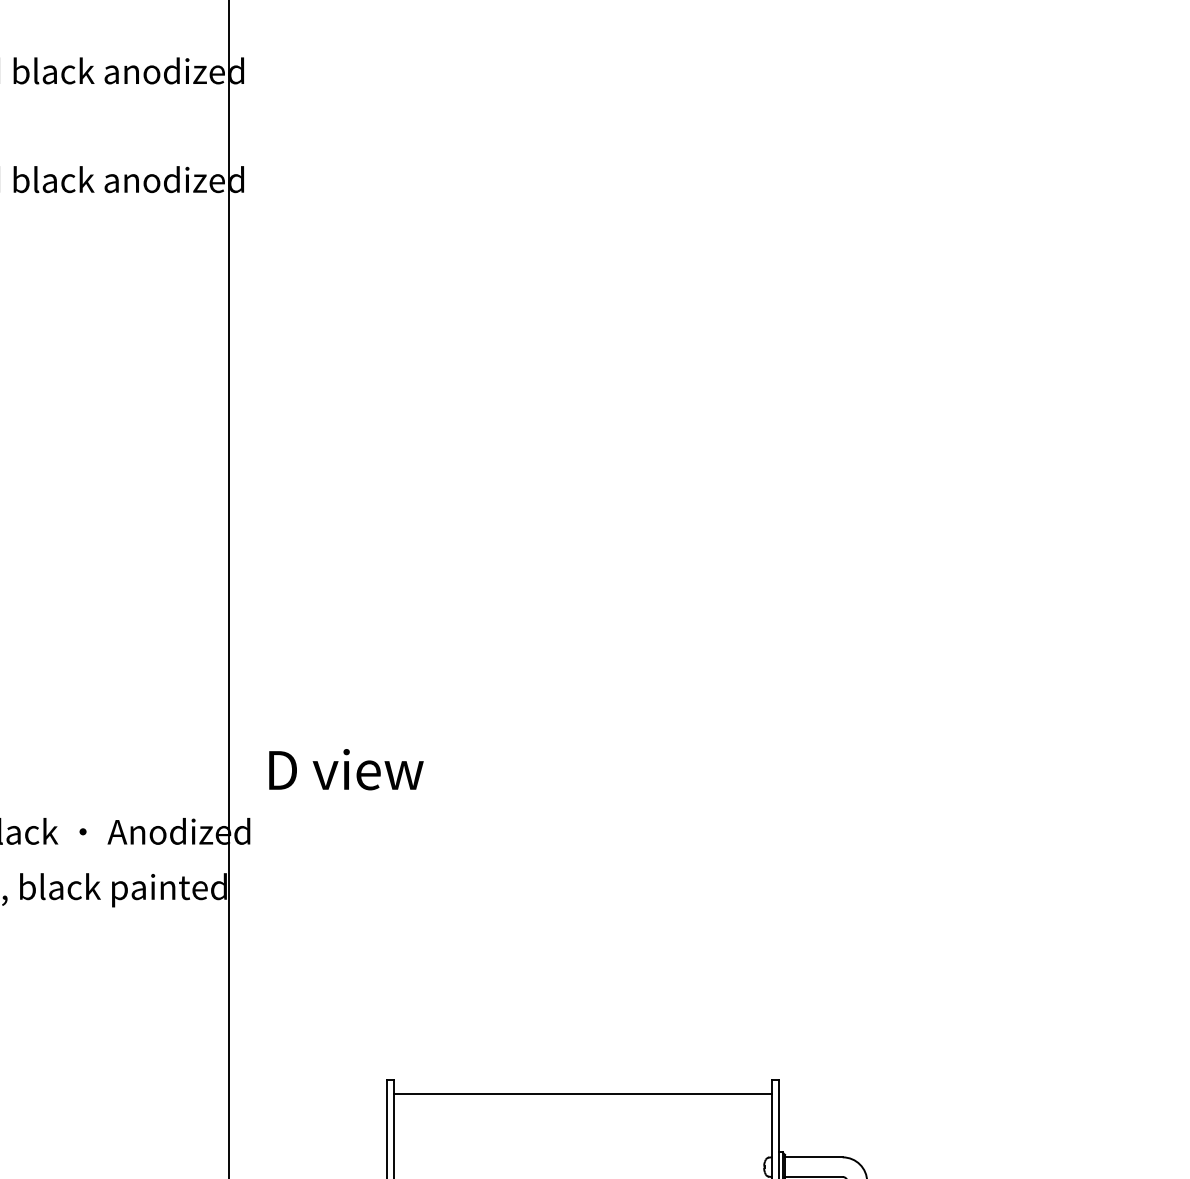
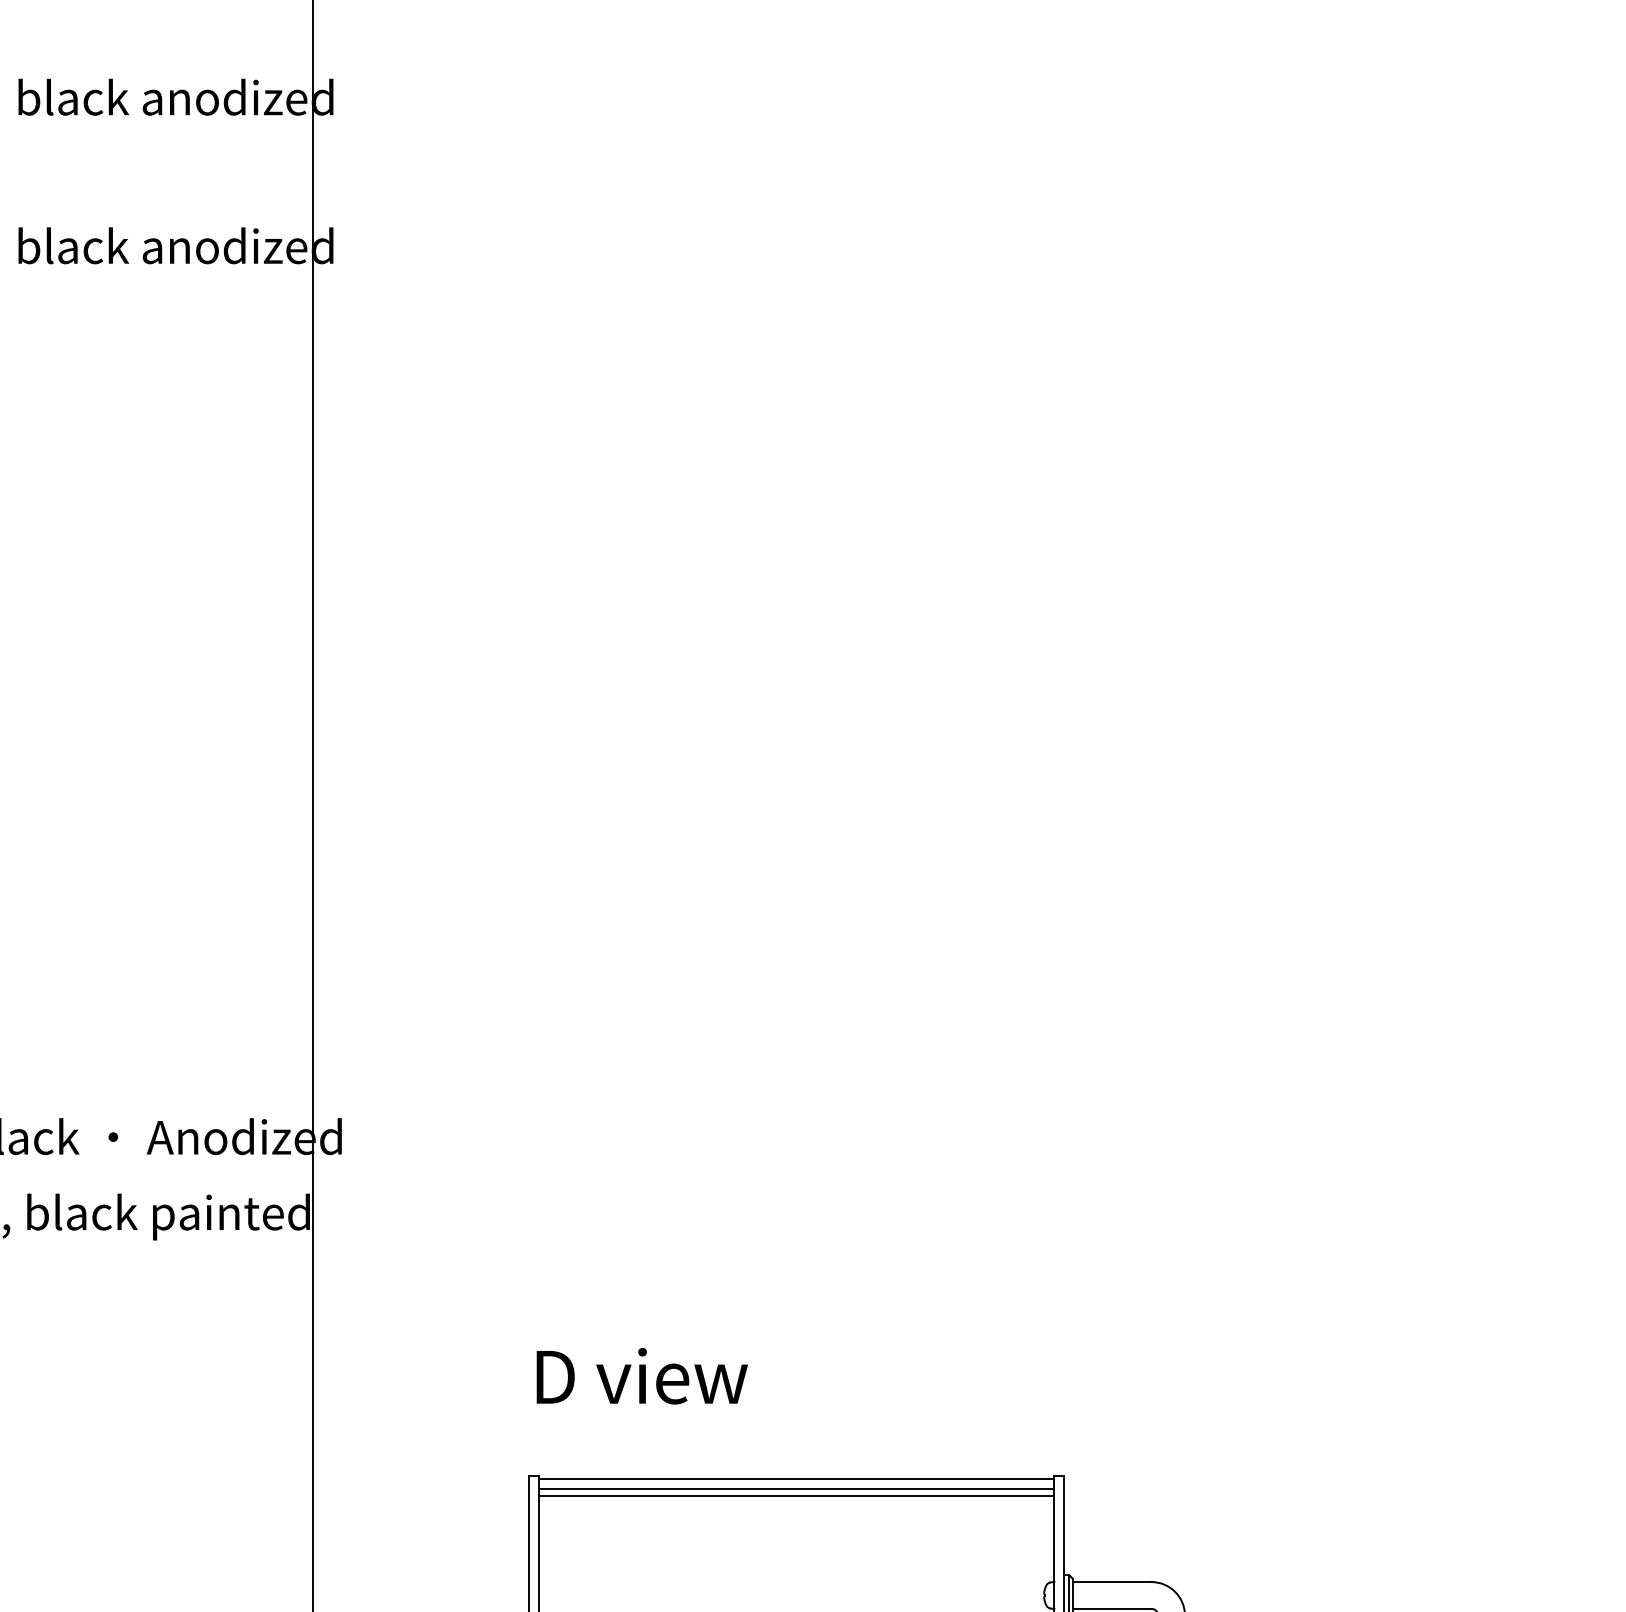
text: (345, 769) -> (641, 1376), moved
line: (582, 1082) -> (796, 1479), added
line: (582, 1089) -> (796, 1489), added

